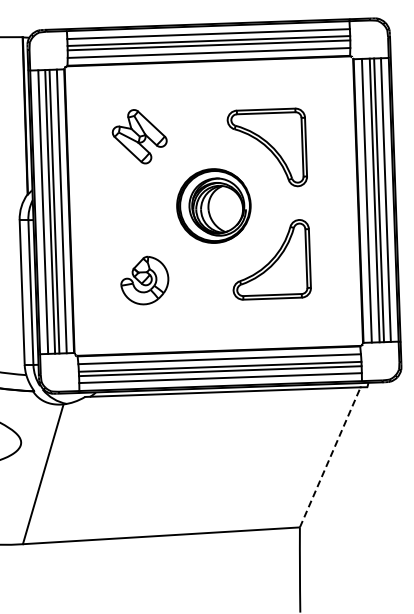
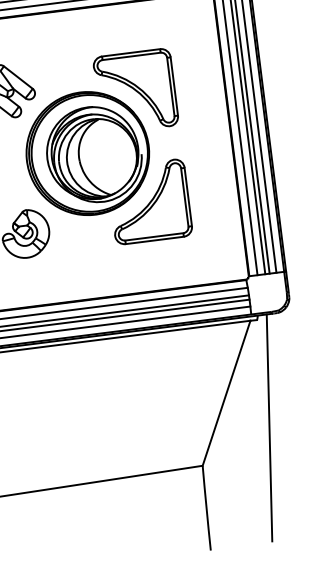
part: (213, 205) -> (87, 153), size x1.67
line: (330, 456) -> (226, 392), dashed -> solid
line: (369, 495) -> (269, 427), added

